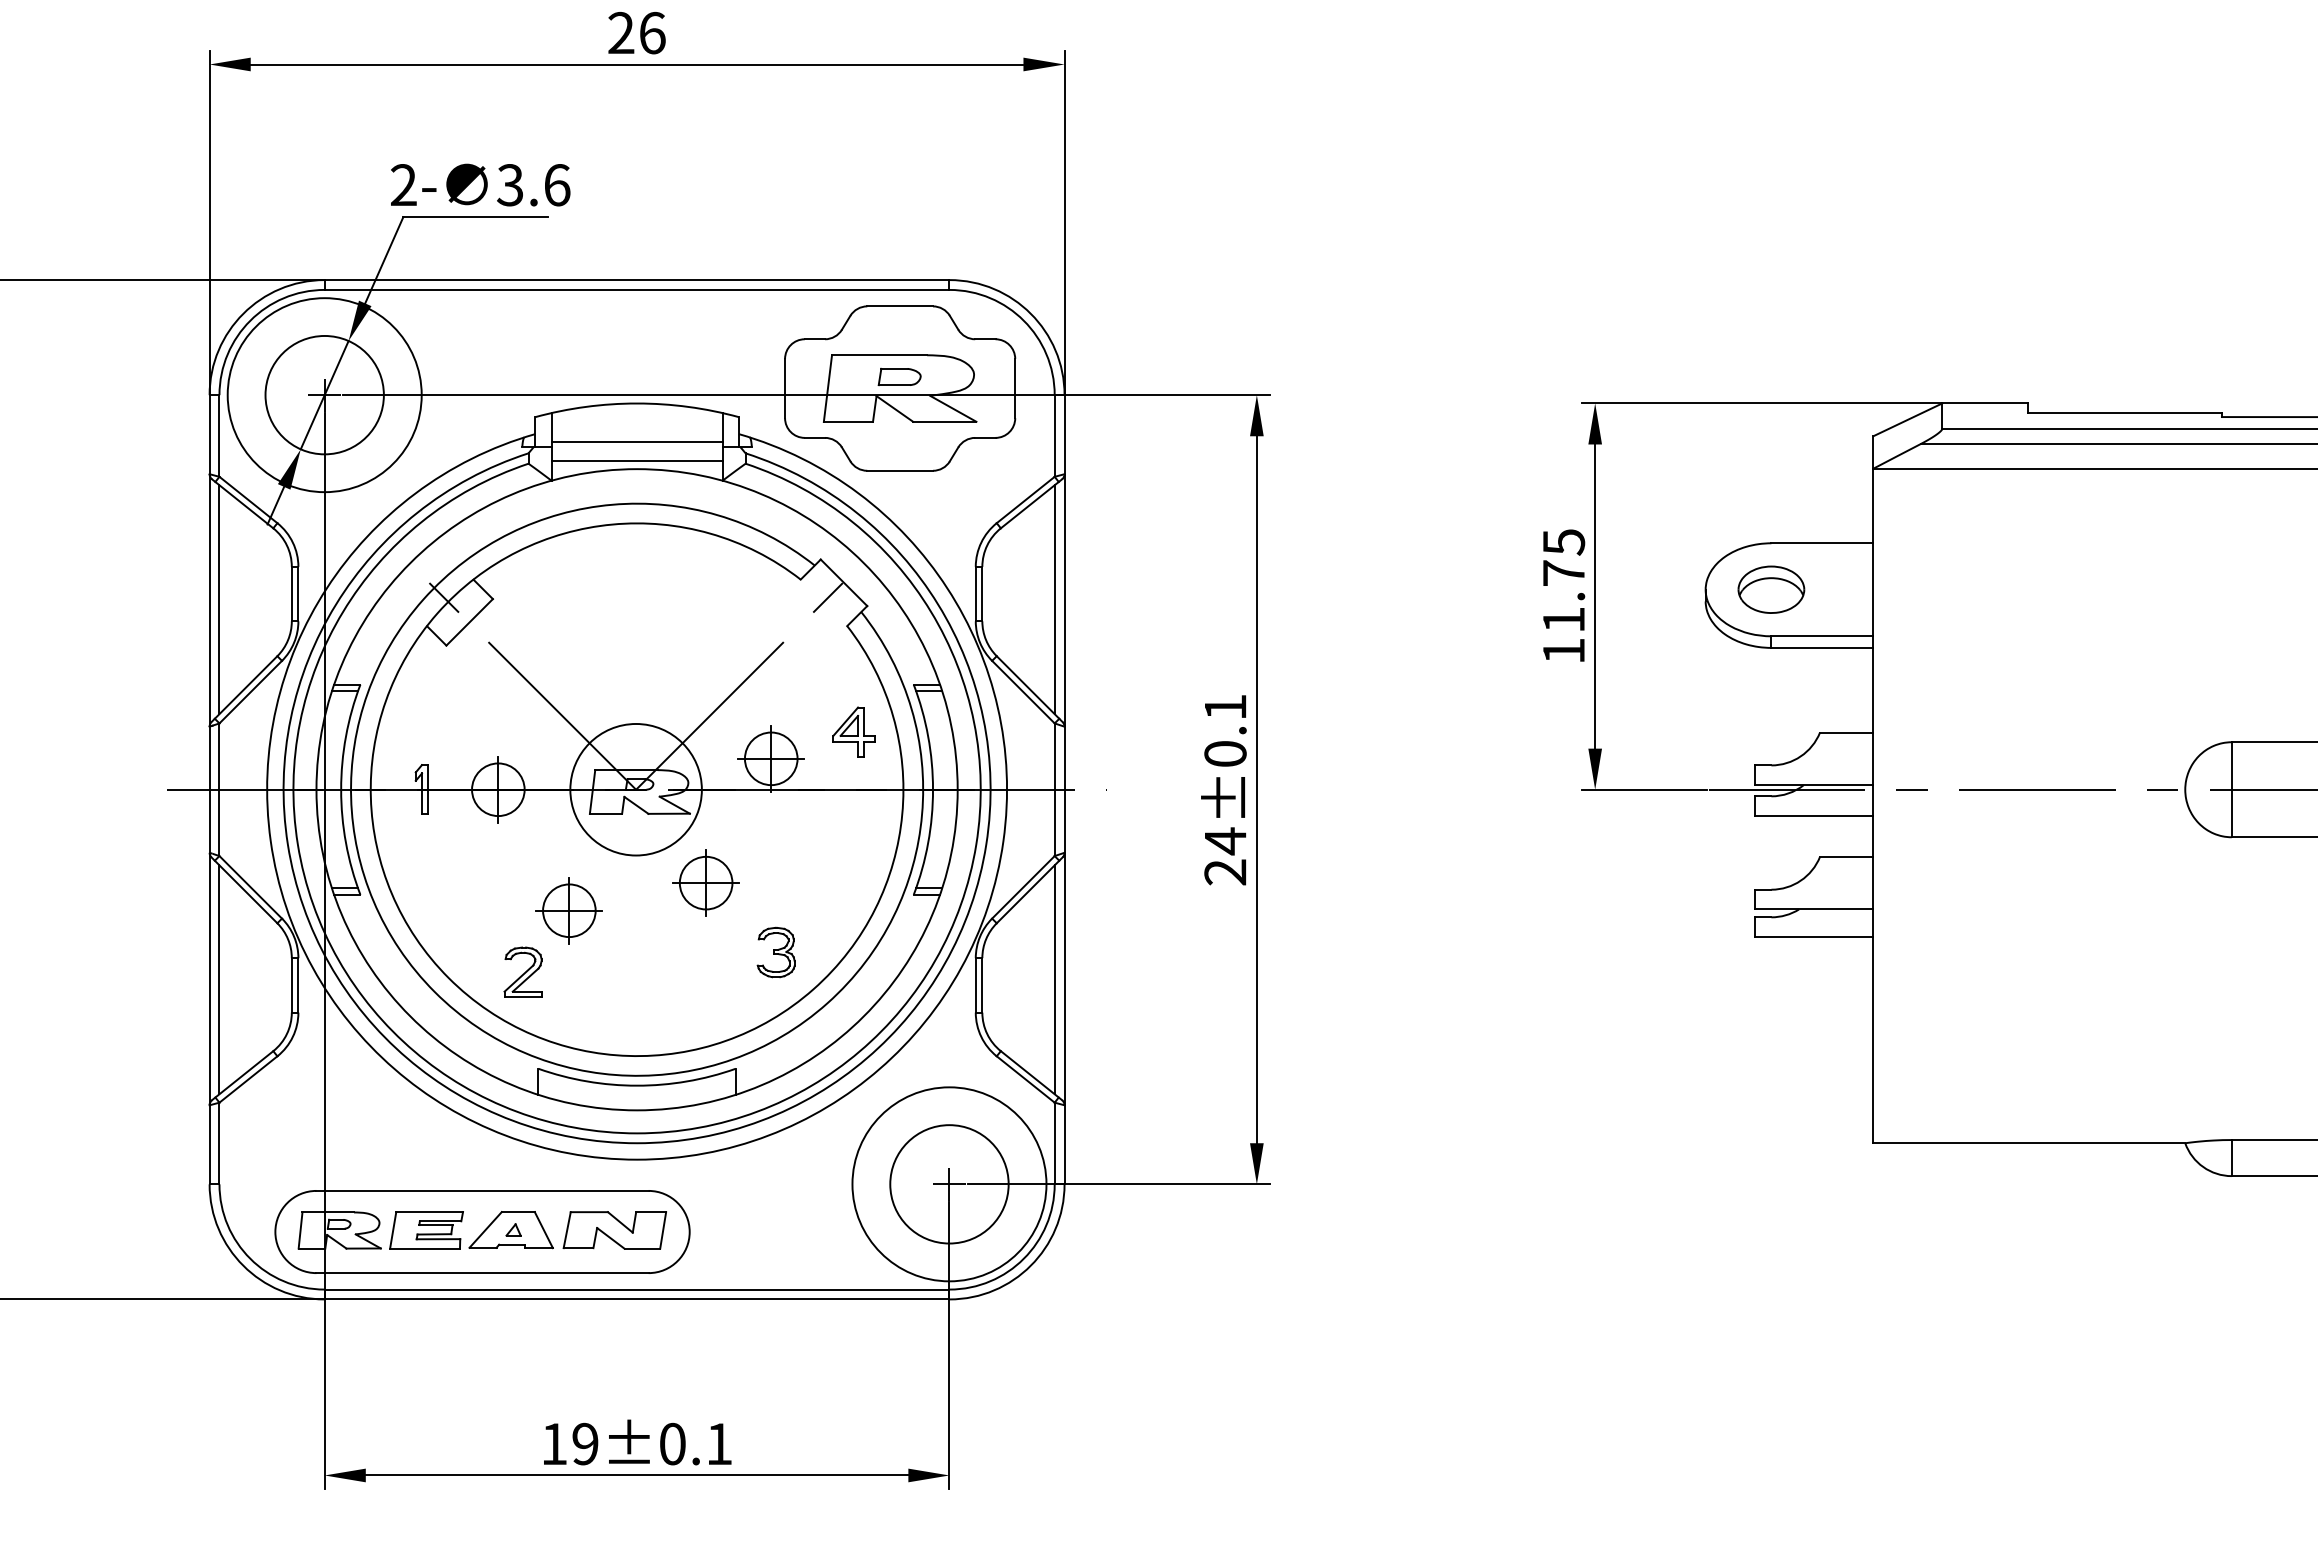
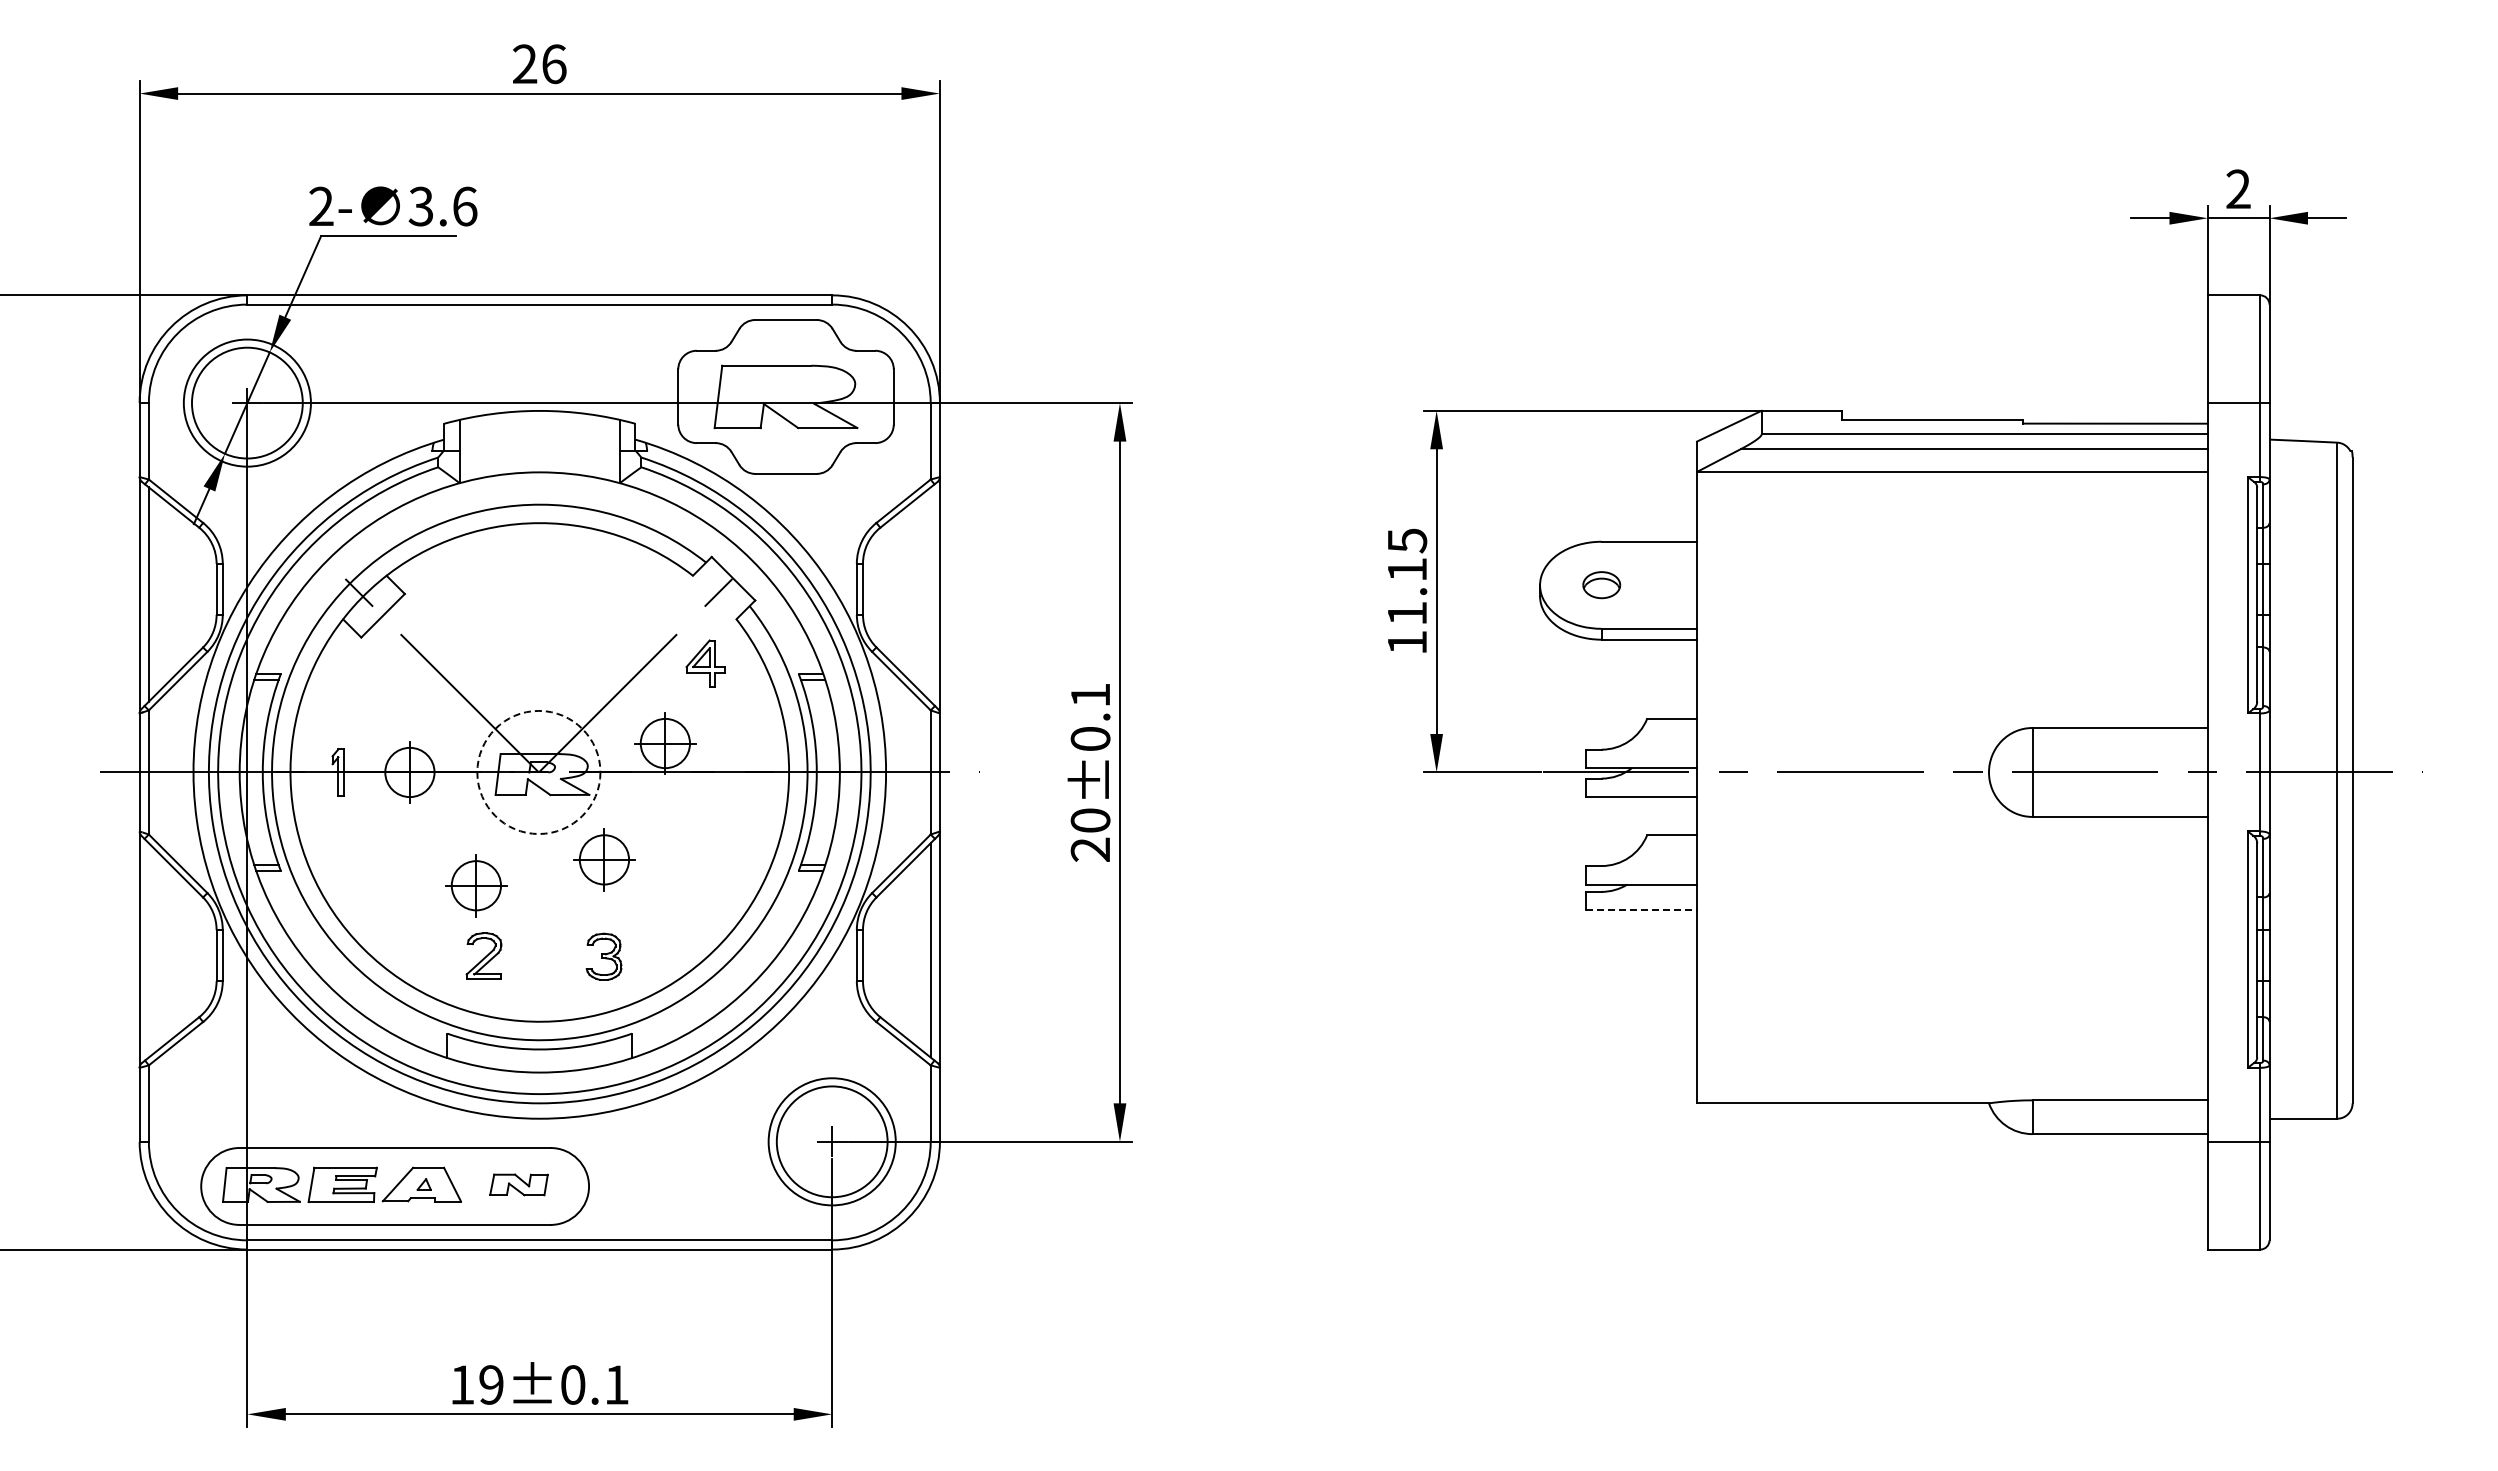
part: (899, 376) -> (785, 385), removed
circle: (324, 394) -> (247, 402), size x0.7
line: (636, 441) -> (539, 446), removed
line: (636, 460) -> (539, 464), removed
text: (1564, 572) -> (1407, 569), 11.75 -> 11.15
part: (1771, 588) -> (1601, 584), size x0.6
line: (1054, 599) -> (930, 594), removed
part: (853, 732) -> (705, 663), moved
circle: (635, 789) -> (538, 772), solid -> dashed
text: (1225, 841) -> (1090, 820), 24±0.1 -> 20±0.1
line: (1815, 937) -> (1642, 910), solid -> dashed
part: (775, 952) -> (603, 956), moved
part: (522, 971) -> (483, 955), moved
line: (219, 979) -> (148, 950), removed
circle: (949, 1183) -> (832, 1141), size x0.7
part: (614, 1229) -> (518, 1184), size x0.6

